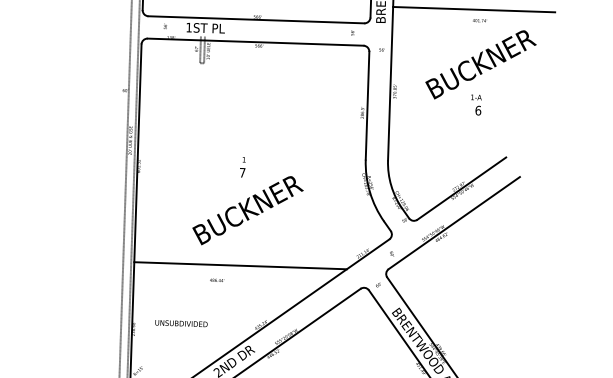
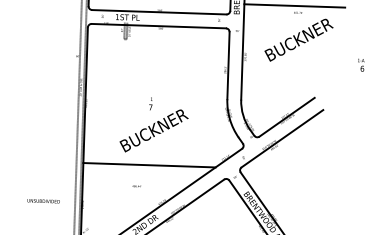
text: (476, 103) -> (361, 64), moved
text: (216, 280) -> (136, 186), moved
text: (181, 324) -> (43, 201), moved

